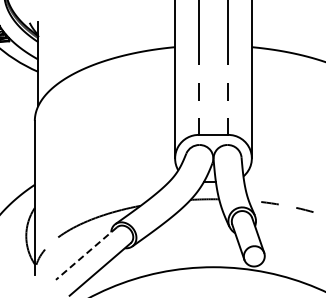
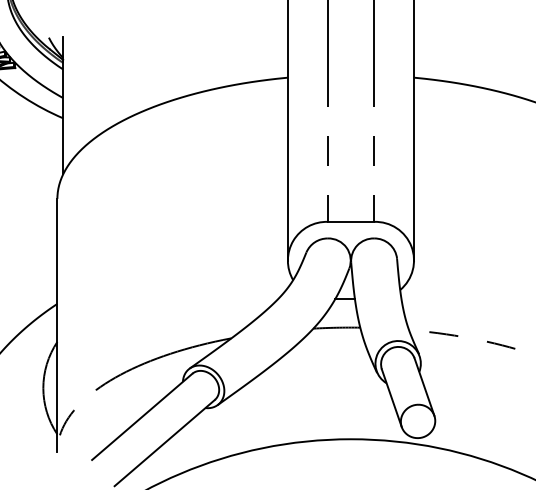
line: (86, 253) -> (142, 416), dashed -> solid

